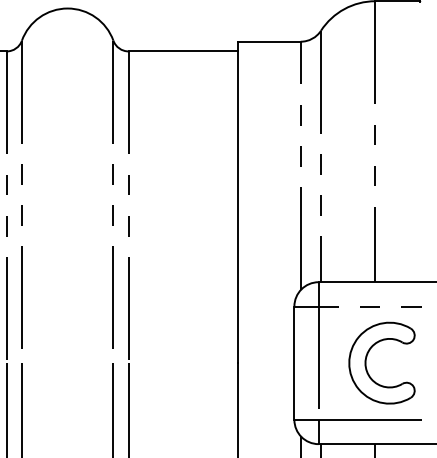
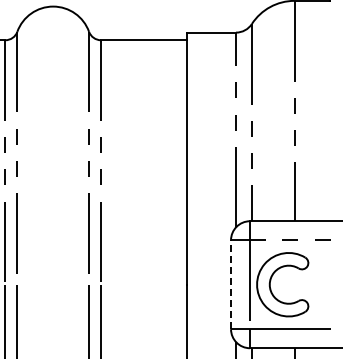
part: (367, 357) -> (271, 280), moved
line: (295, 362) -> (231, 284), solid -> dashed

